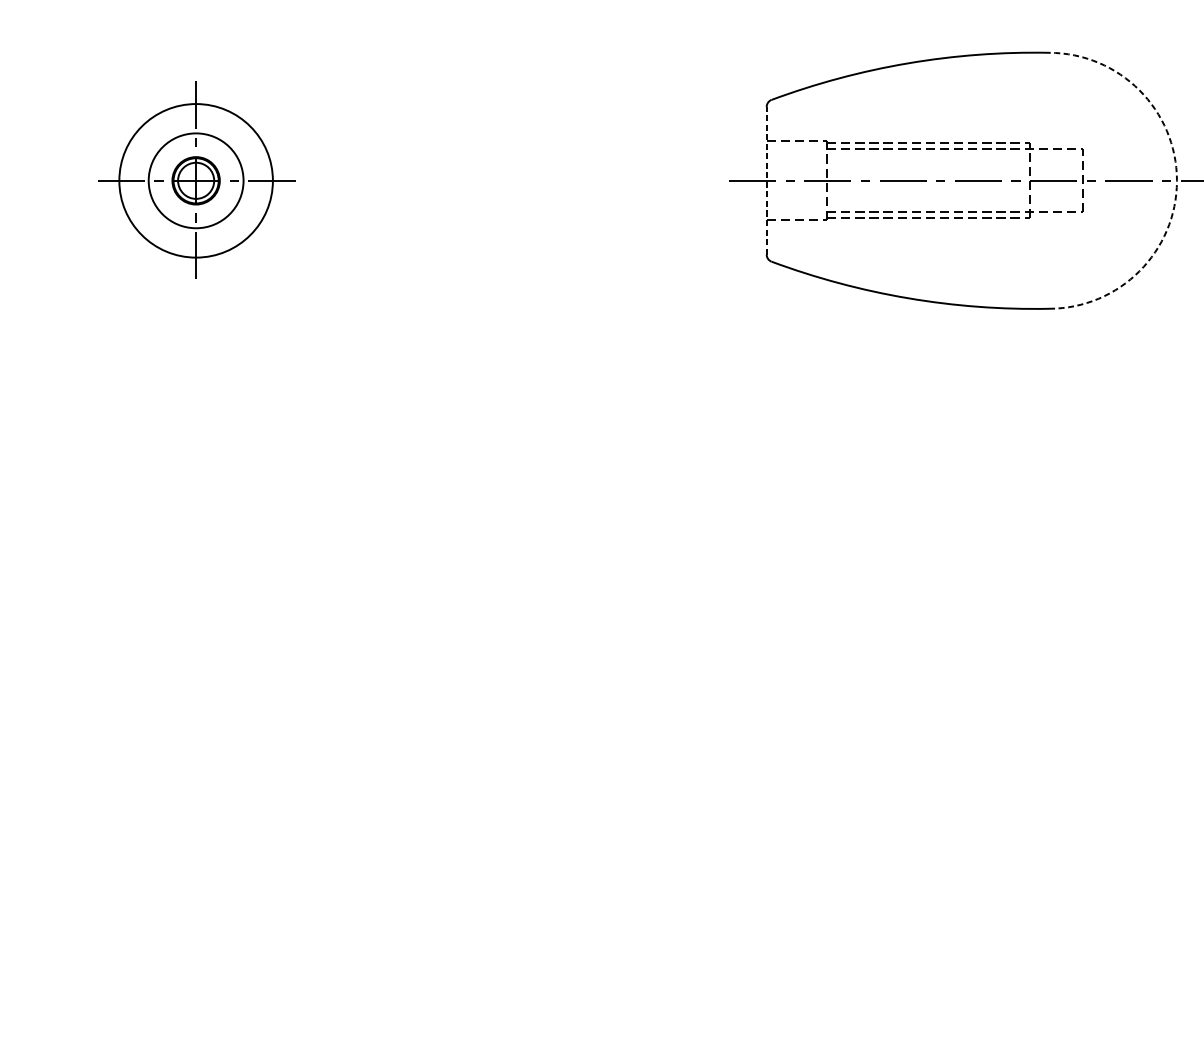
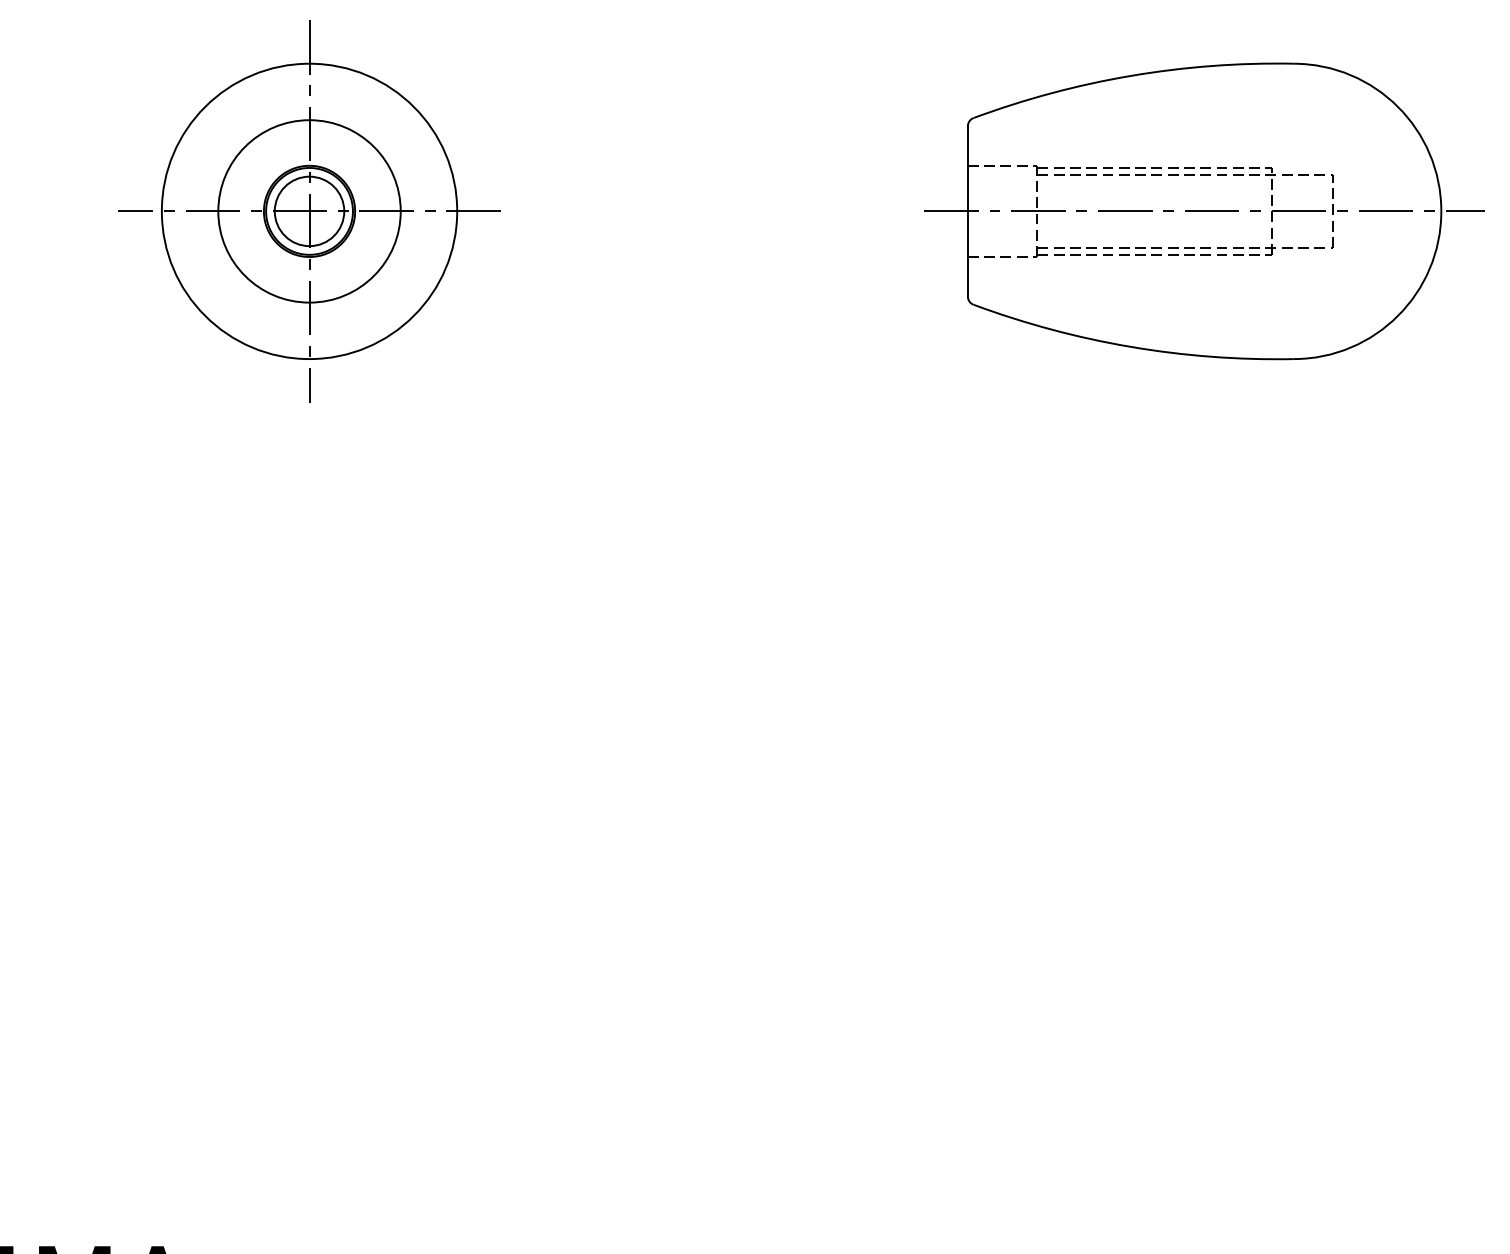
part: (196, 180) -> (309, 211), size x1.67
line: (766, 180) -> (967, 210), dashed -> solid
arc: (1177, 180) -> (1441, 211), dashed -> solid

